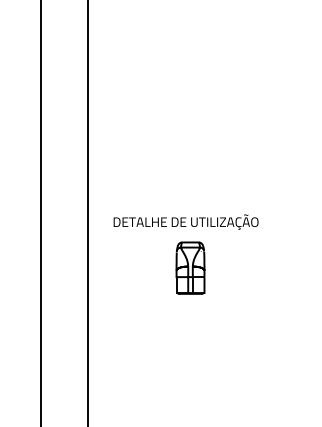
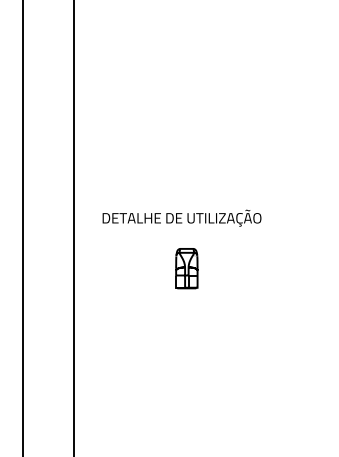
part: (190, 267) -> (186, 267), size x0.7

